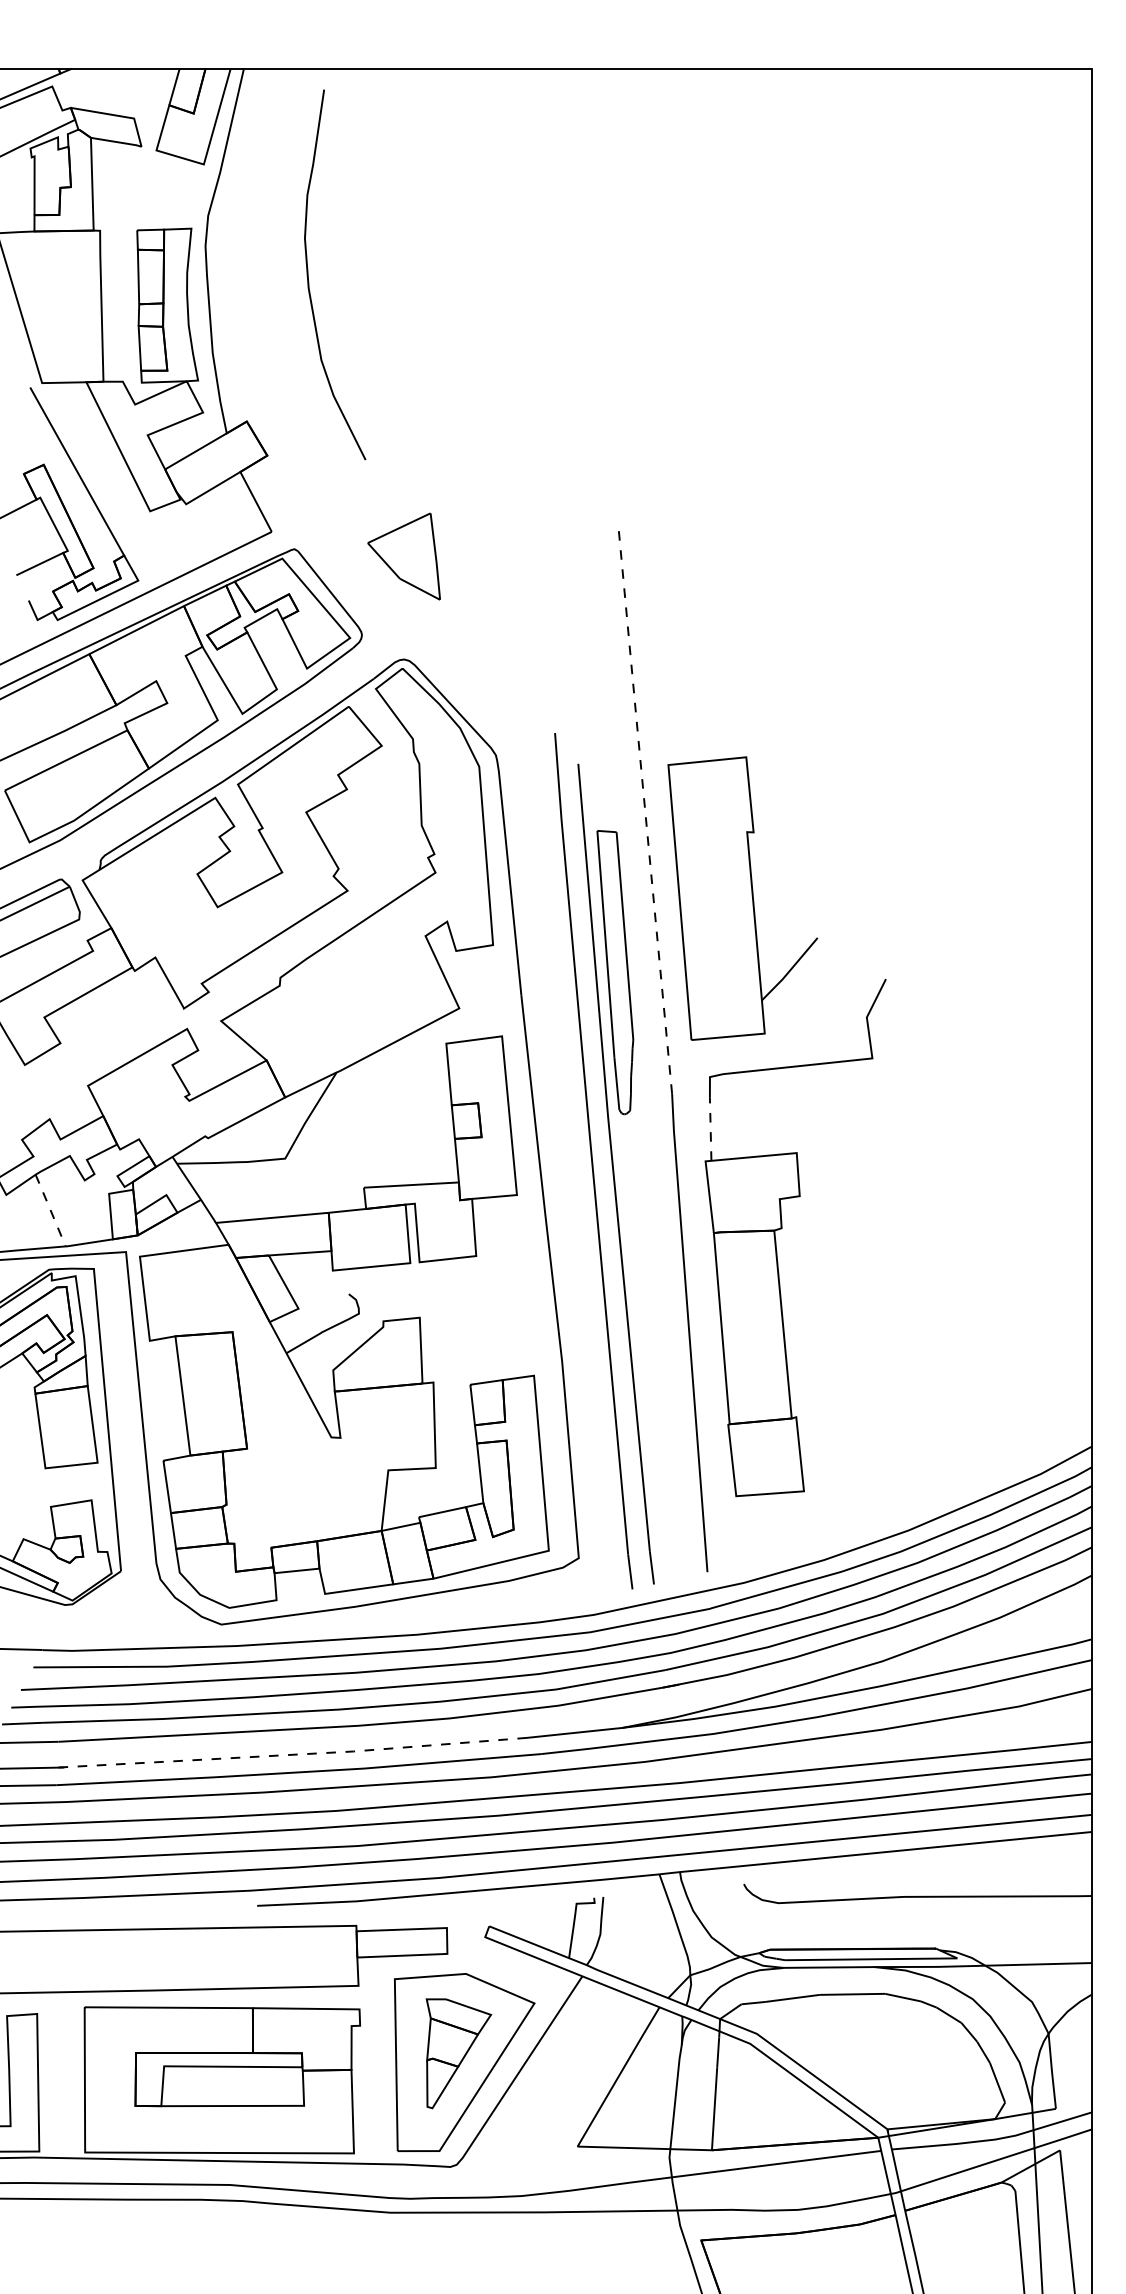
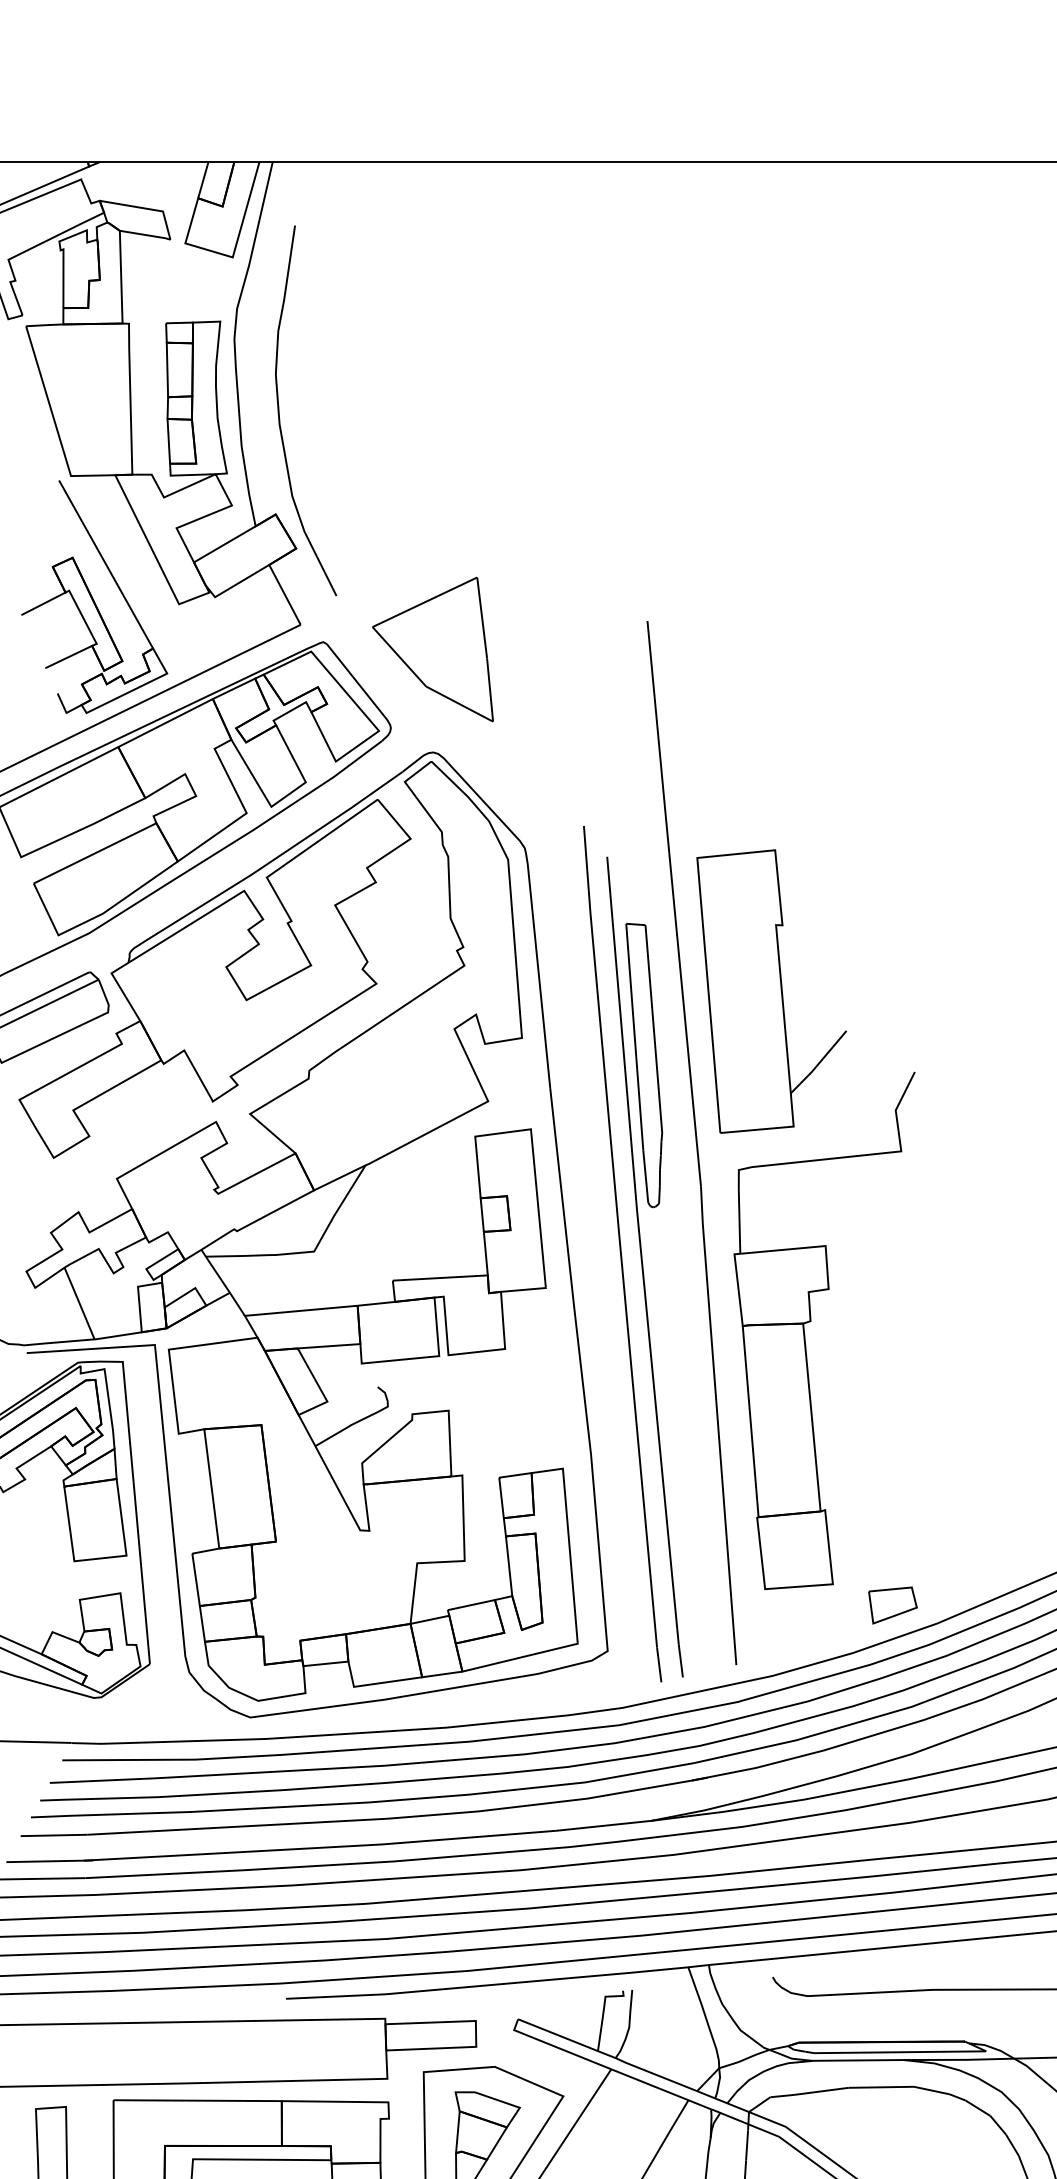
curve: (309, 281) -> (280, 417), moved
part: (403, 556) -> (432, 649), size x1.67
line: (645, 810) -> (674, 903), dashed -> solid
line: (710, 1128) -> (739, 1221), dashed -> solid
line: (50, 1209) -> (79, 1302), dashed -> solid
part: (863, 1512) -> (892, 1605), added
line: (290, 1754) -> (319, 1847), dashed -> solid

